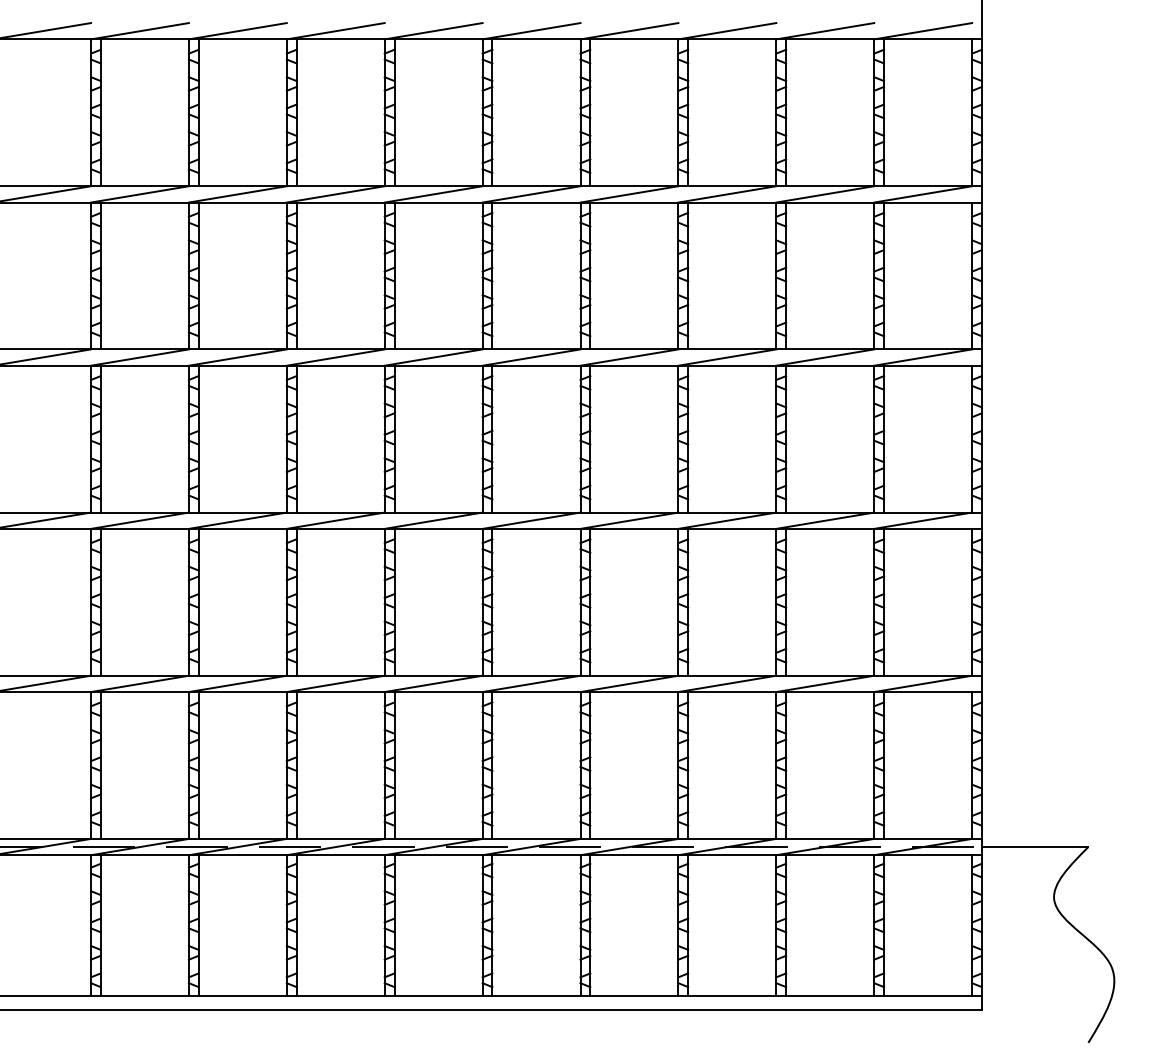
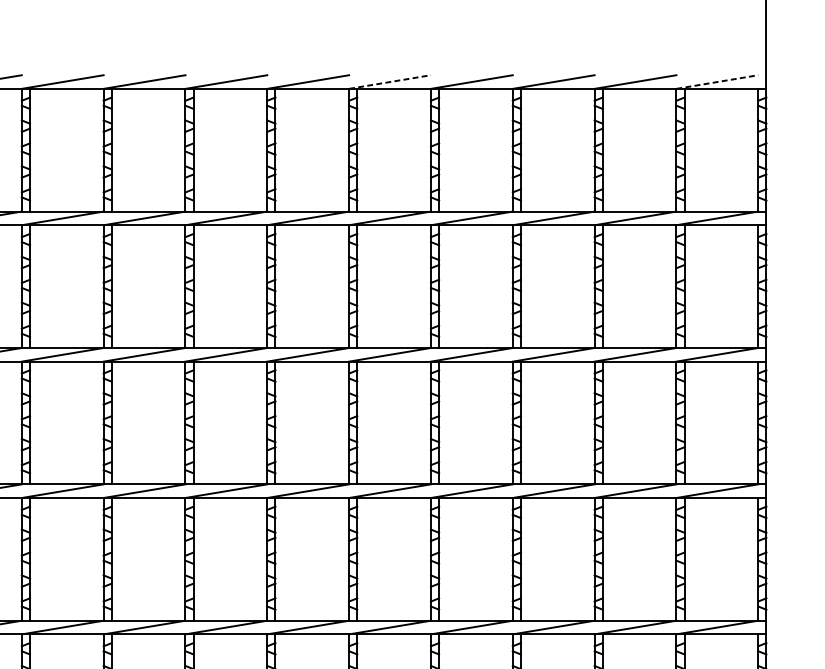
line: (531, 31) -> (389, 82), solid -> dashed
line: (923, 31) -> (717, 82), solid -> dashed

